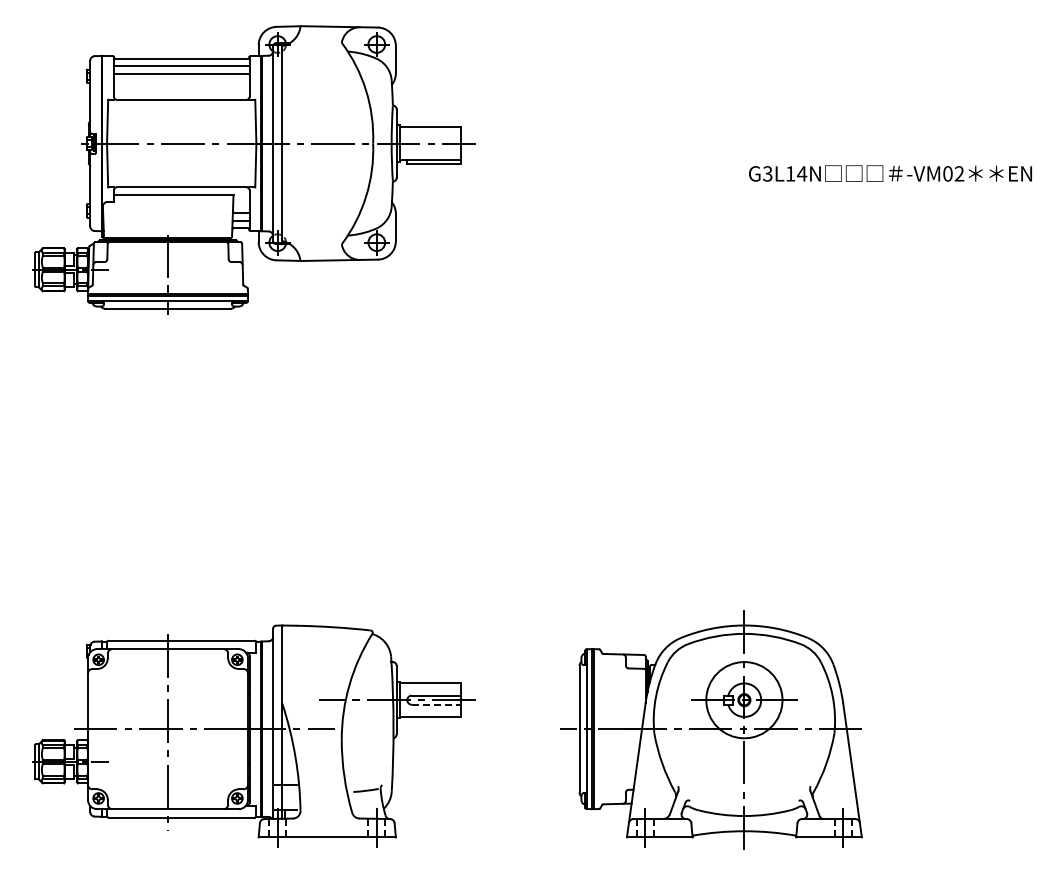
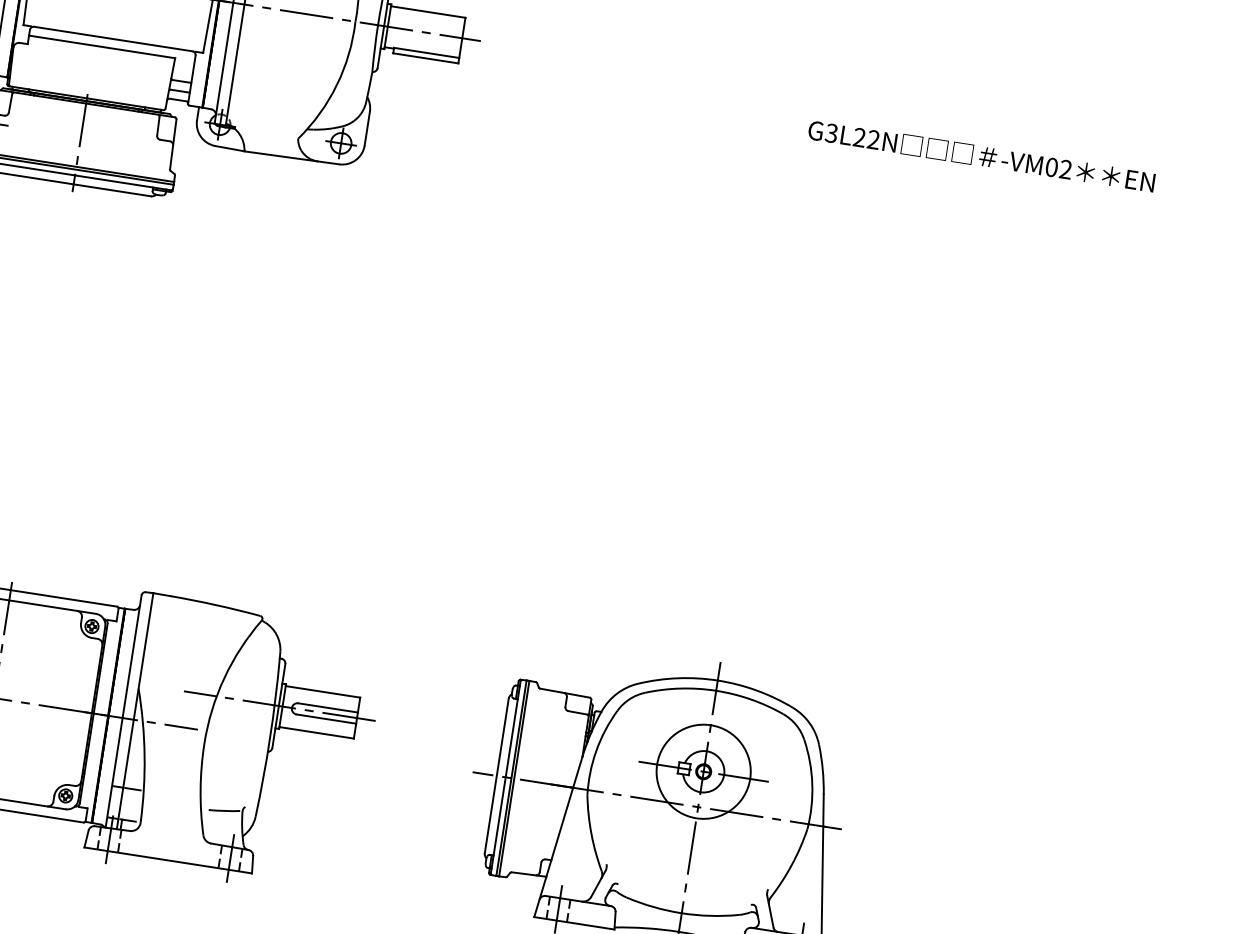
text: (796, 173) -> (866, 138), G3L14N -> G3L22N
line: (436, 704) -> (326, 718), dashed -> solid

